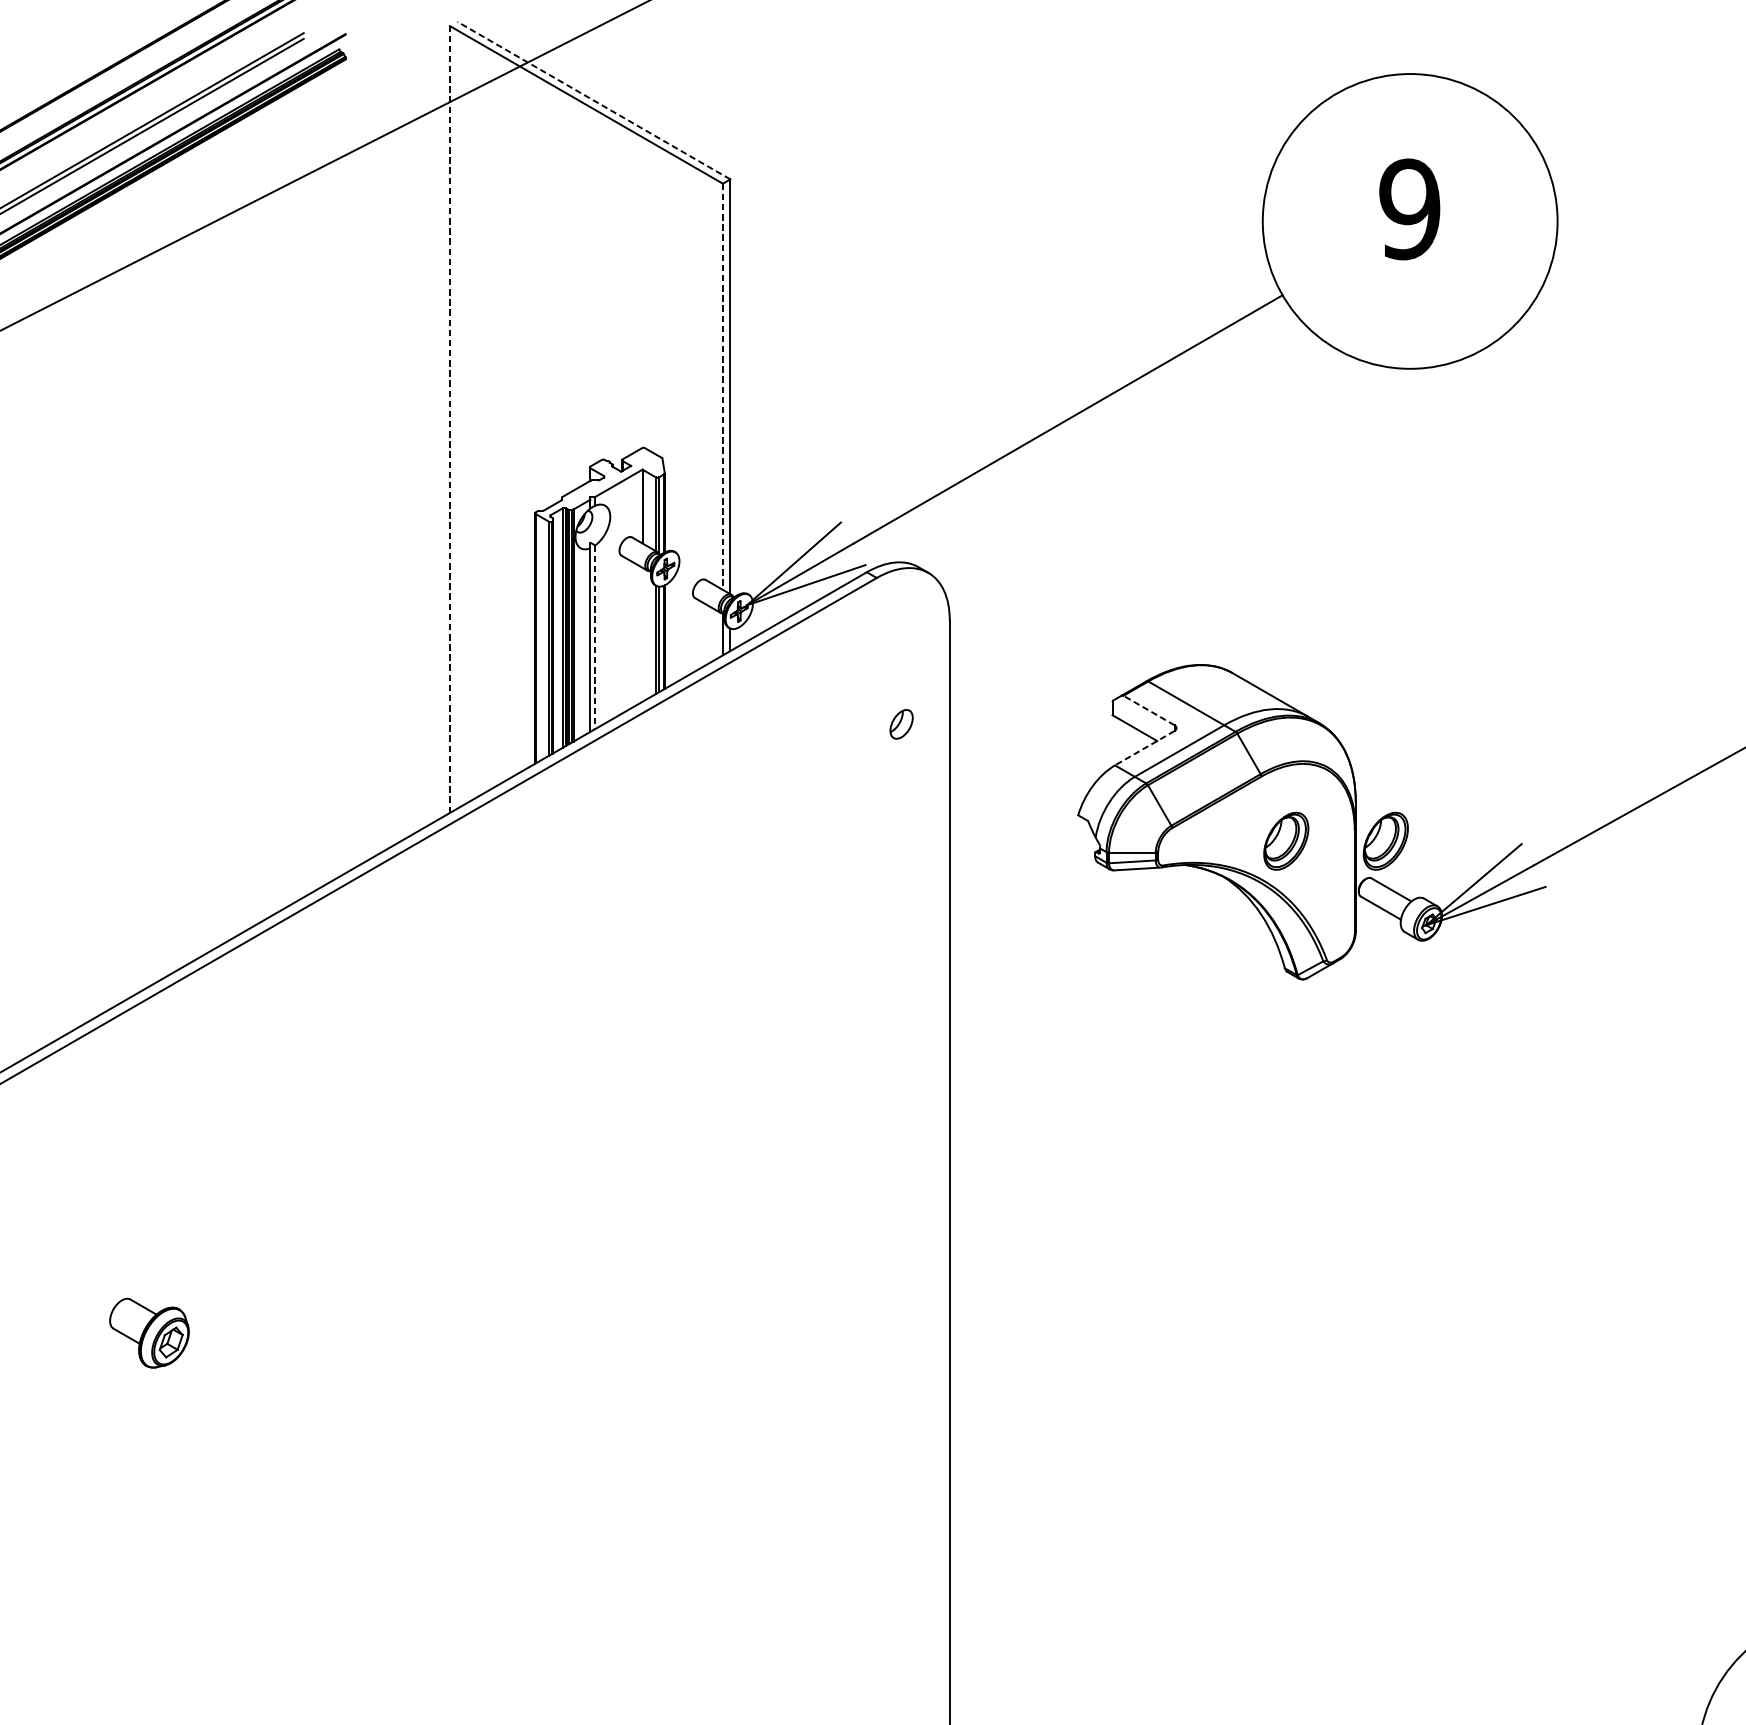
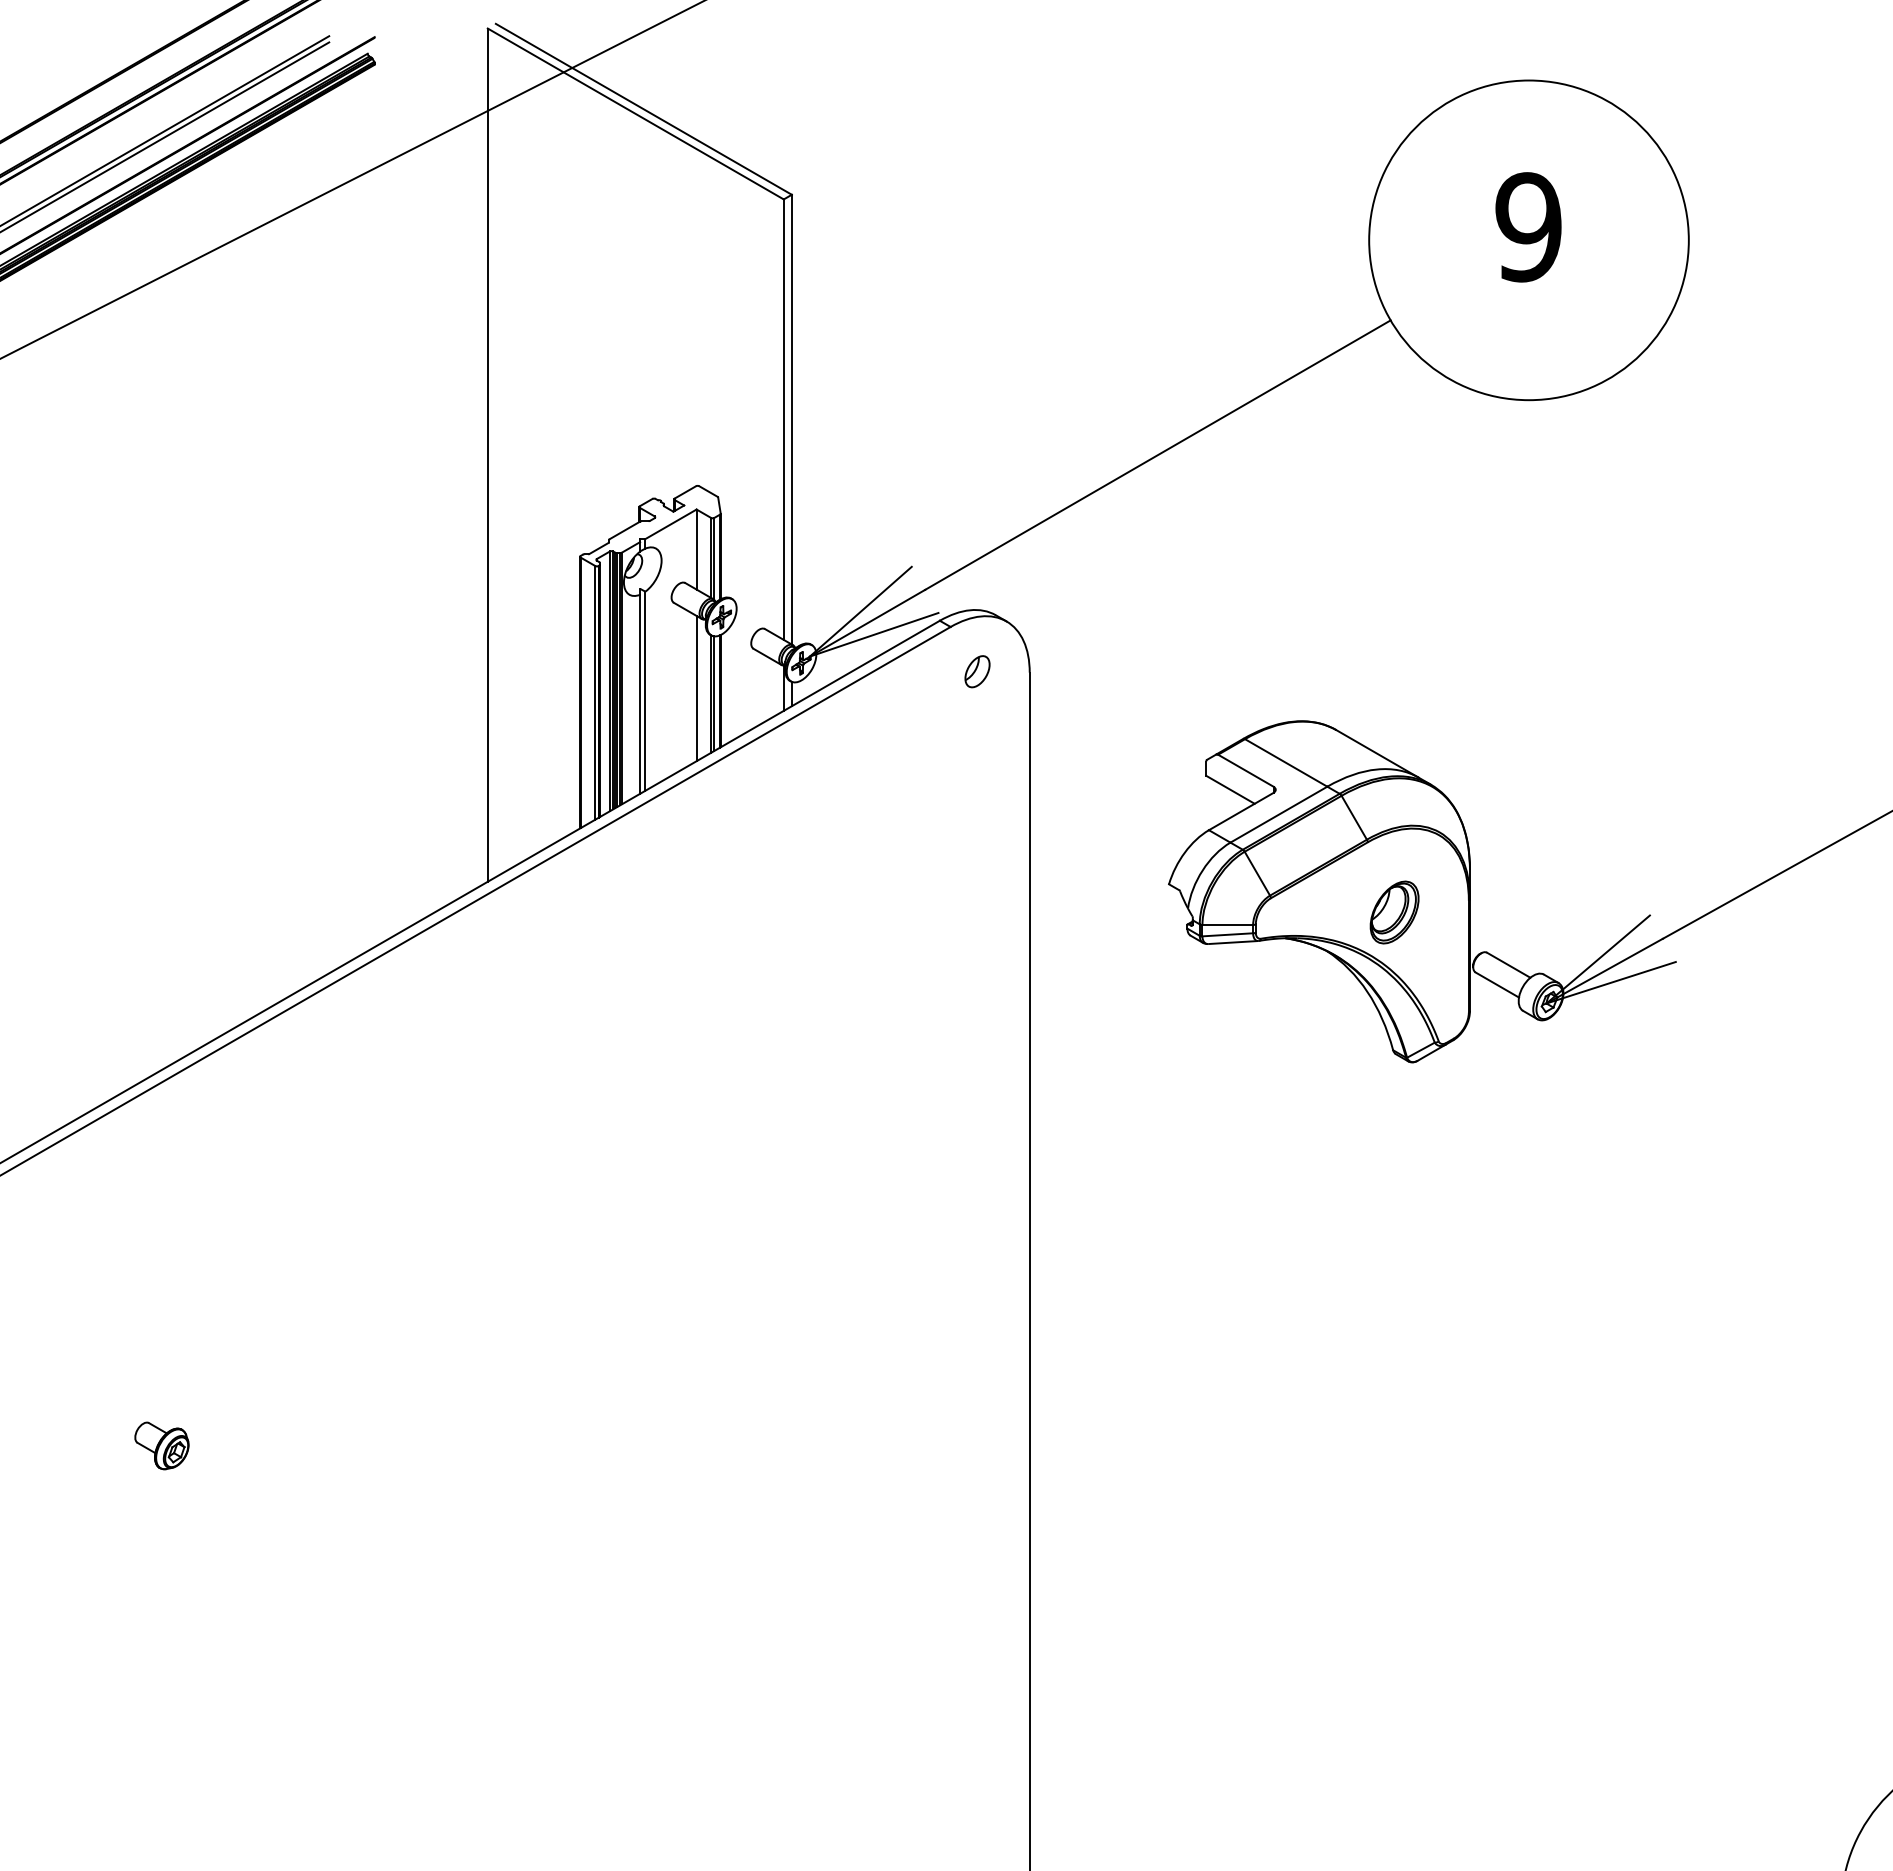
line: (593, 100) -> (643, 109), dashed -> solid
line: (722, 387) -> (783, 420), dashed -> solid
line: (449, 419) -> (487, 455), dashed -> solid
line: (642, 634) -> (696, 688), added
line: (595, 637) -> (645, 691), dashed -> solid
line: (1148, 710) -> (1245, 770), dashed -> solid
part: (901, 724) -> (977, 671), moved
line: (1144, 748) -> (1240, 811), dashed -> solid
part: (1385, 841) -> (1502, 912), removed
part: (149, 1332) -> (161, 1445), size x0.62

